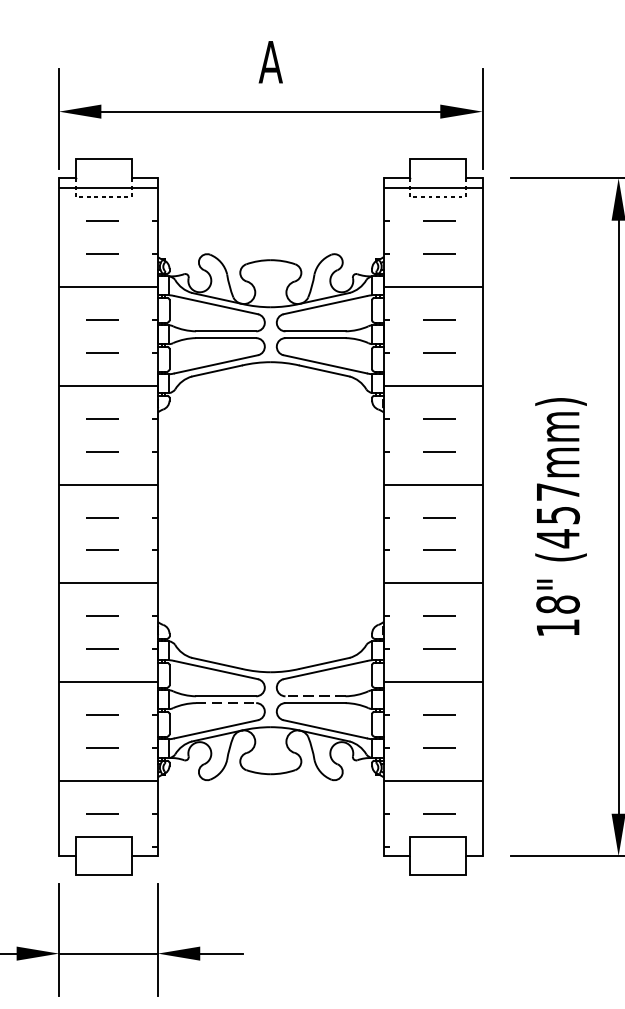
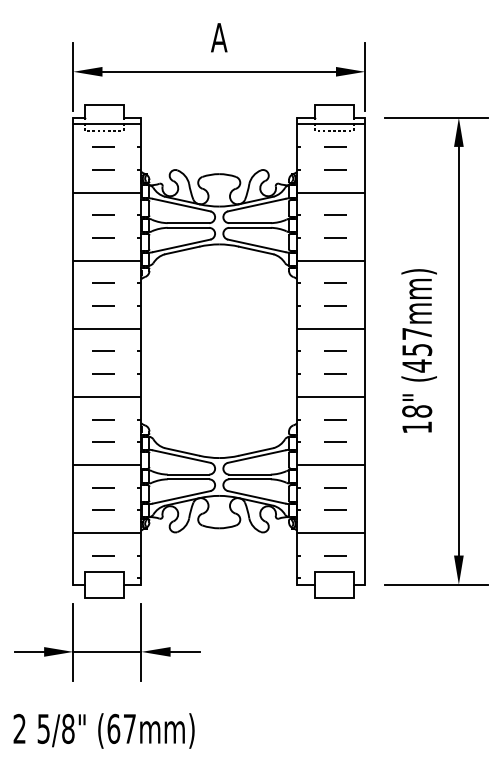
line: (316, 696) -> (250, 474), dashed -> solid
line: (226, 703) -> (188, 479), dashed -> solid

